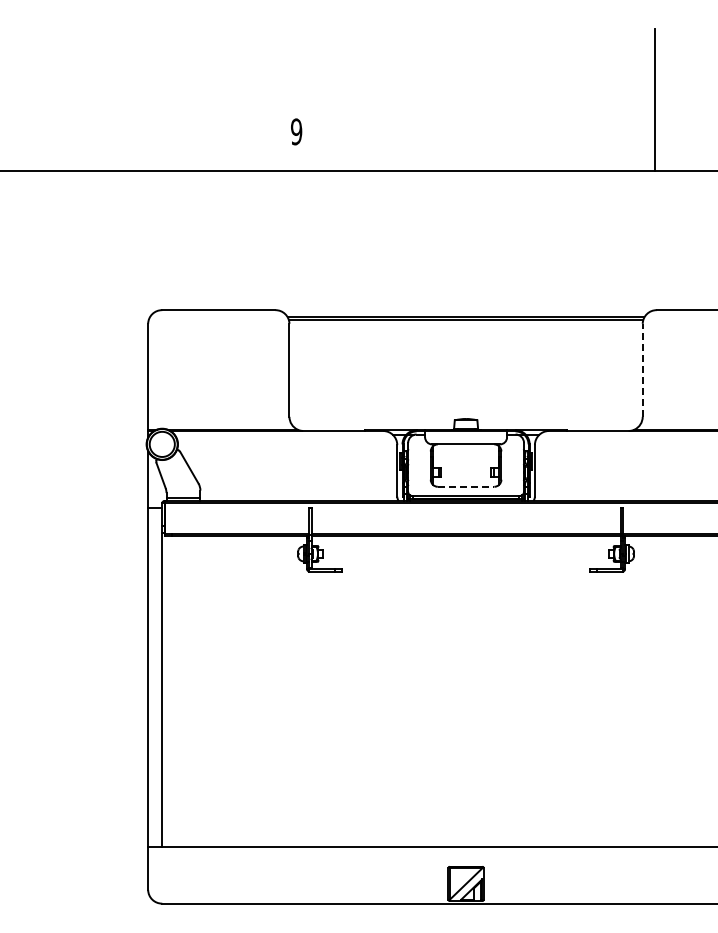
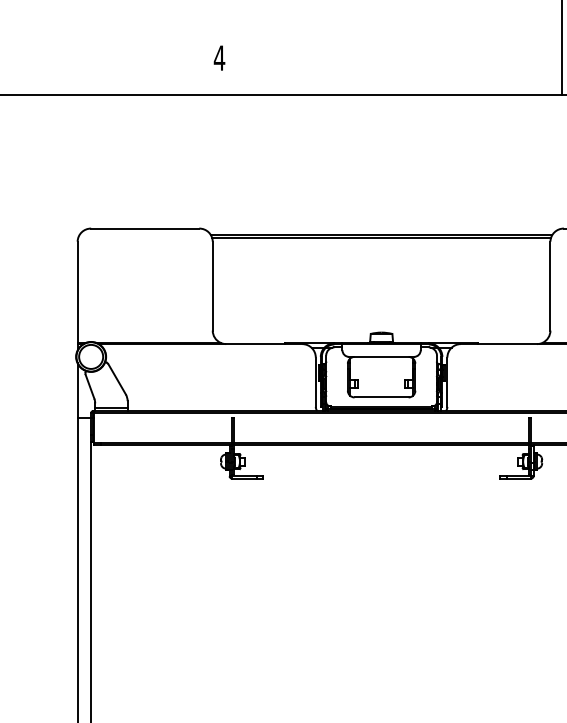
text: (296, 131) -> (219, 57), 9 -> 4
line: (642, 370) -> (550, 286), dashed -> solid
line: (466, 486) -> (381, 397), dashed -> solid

